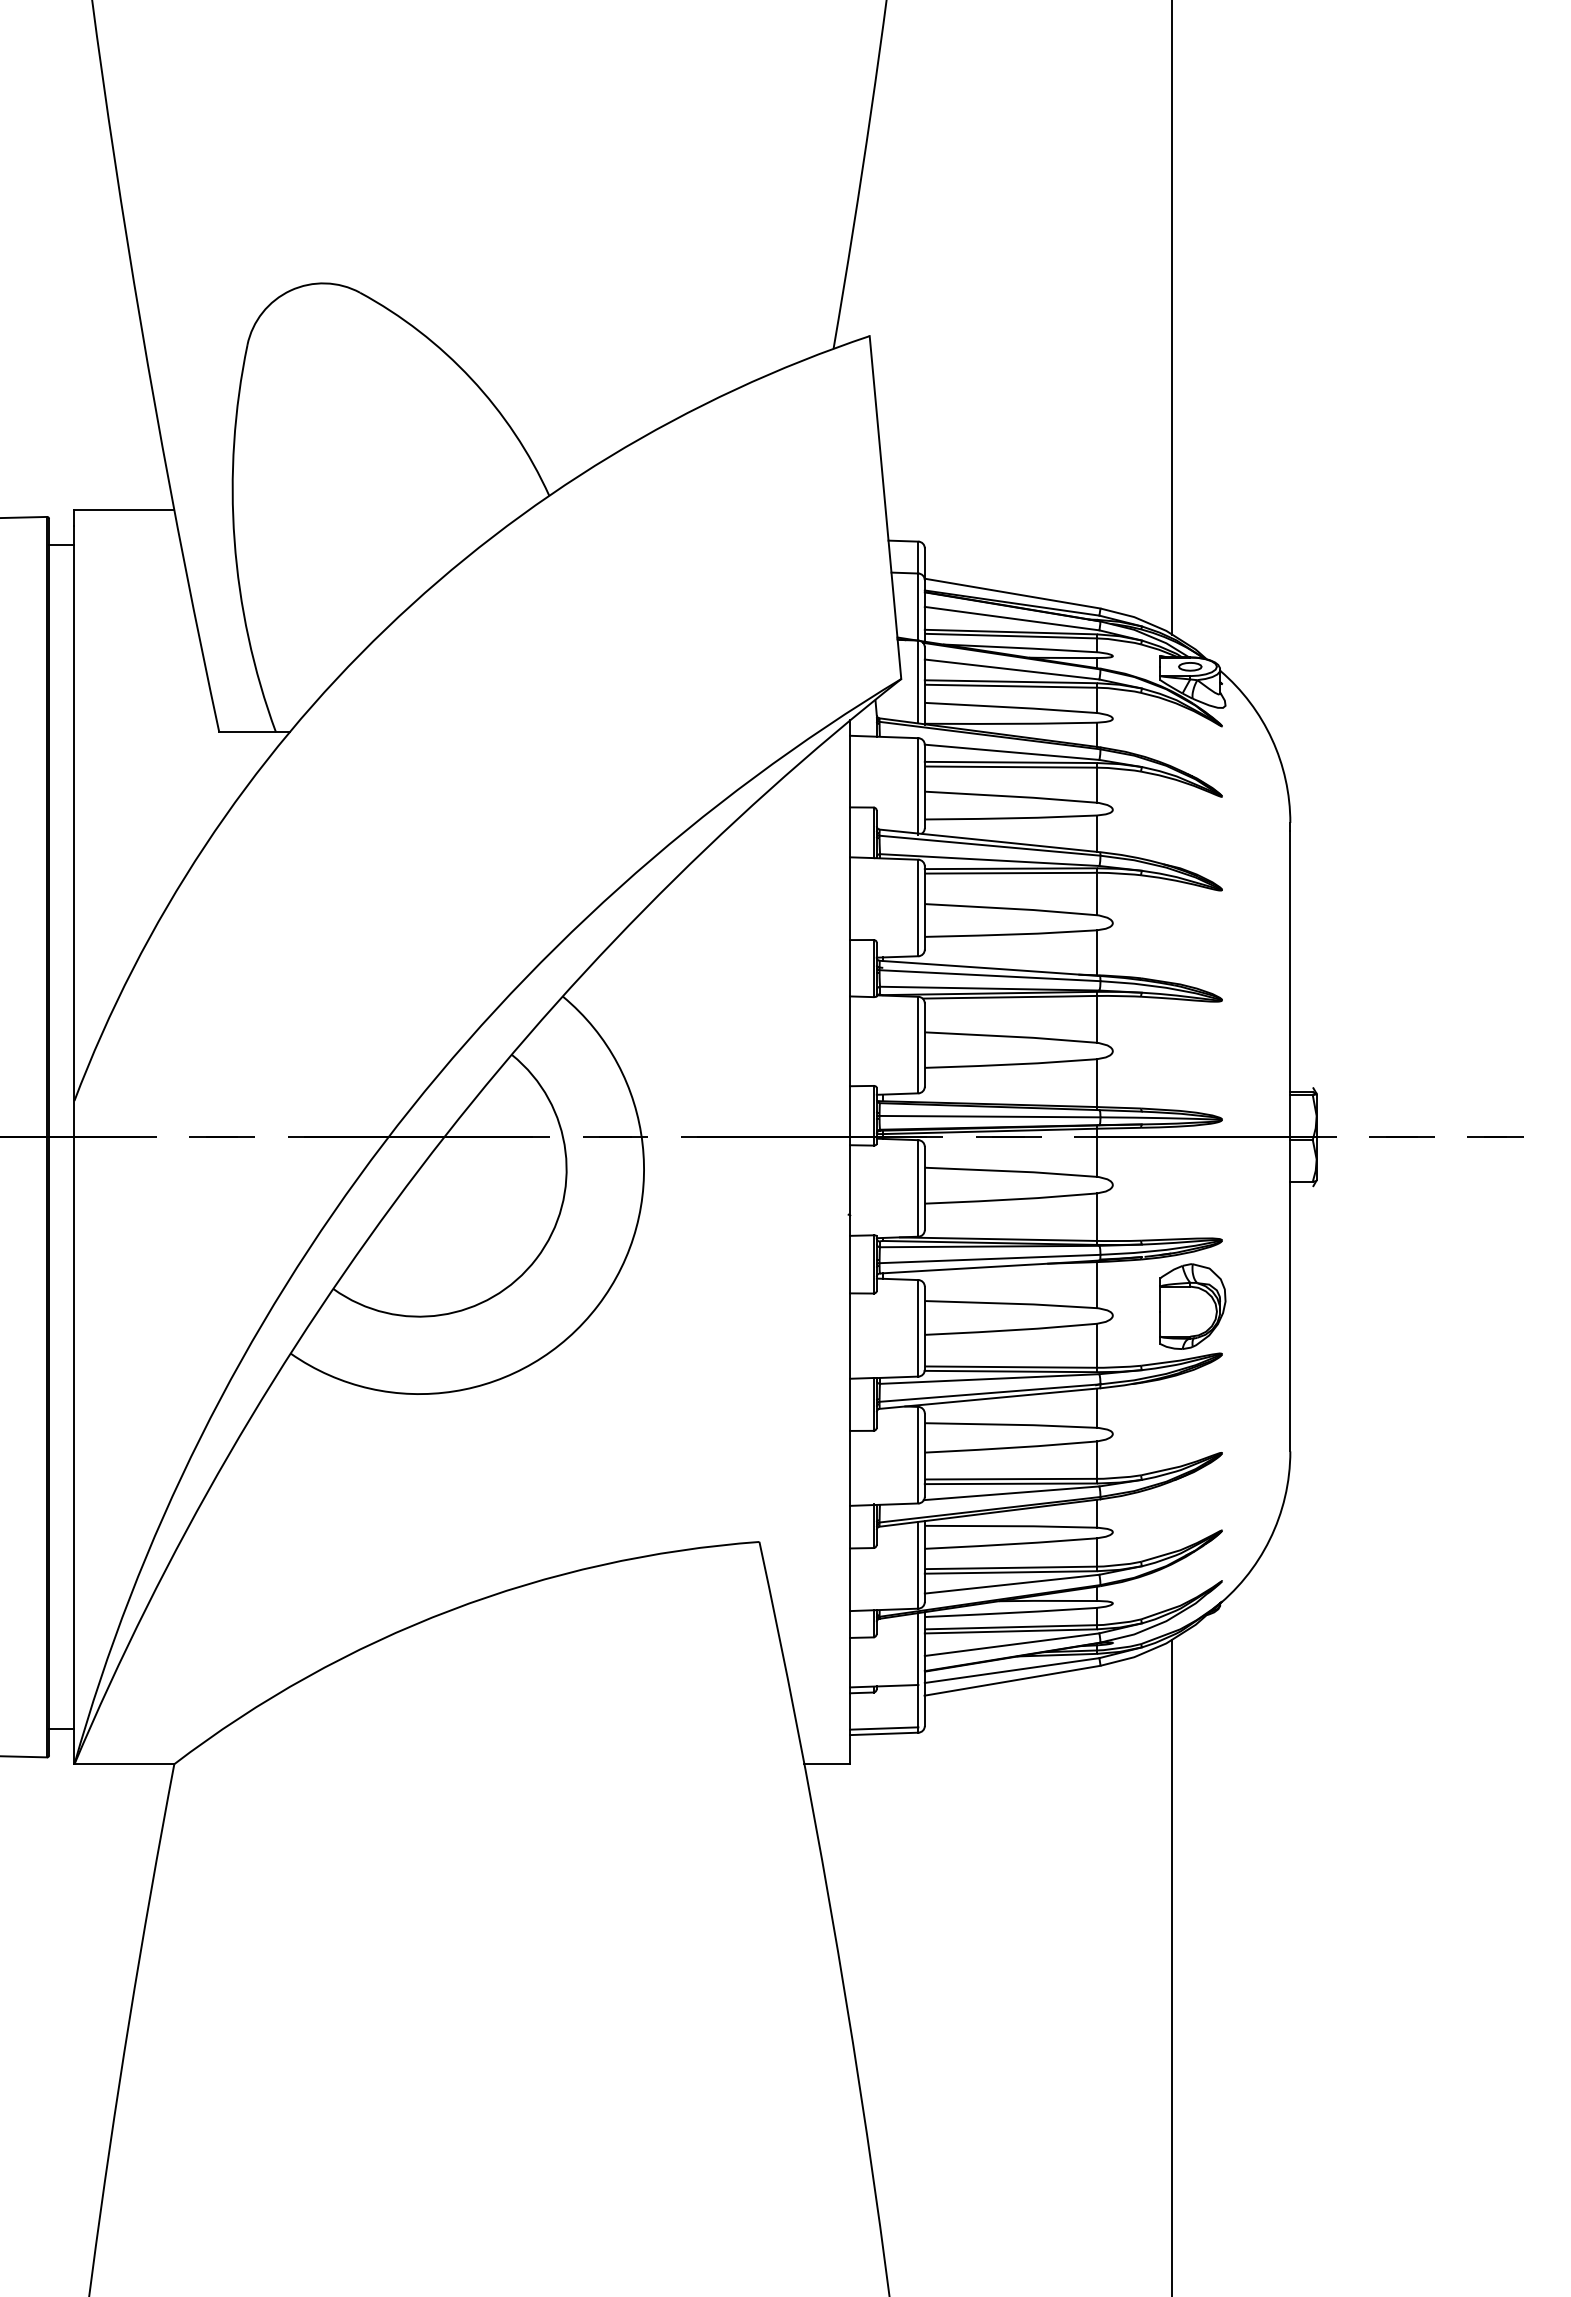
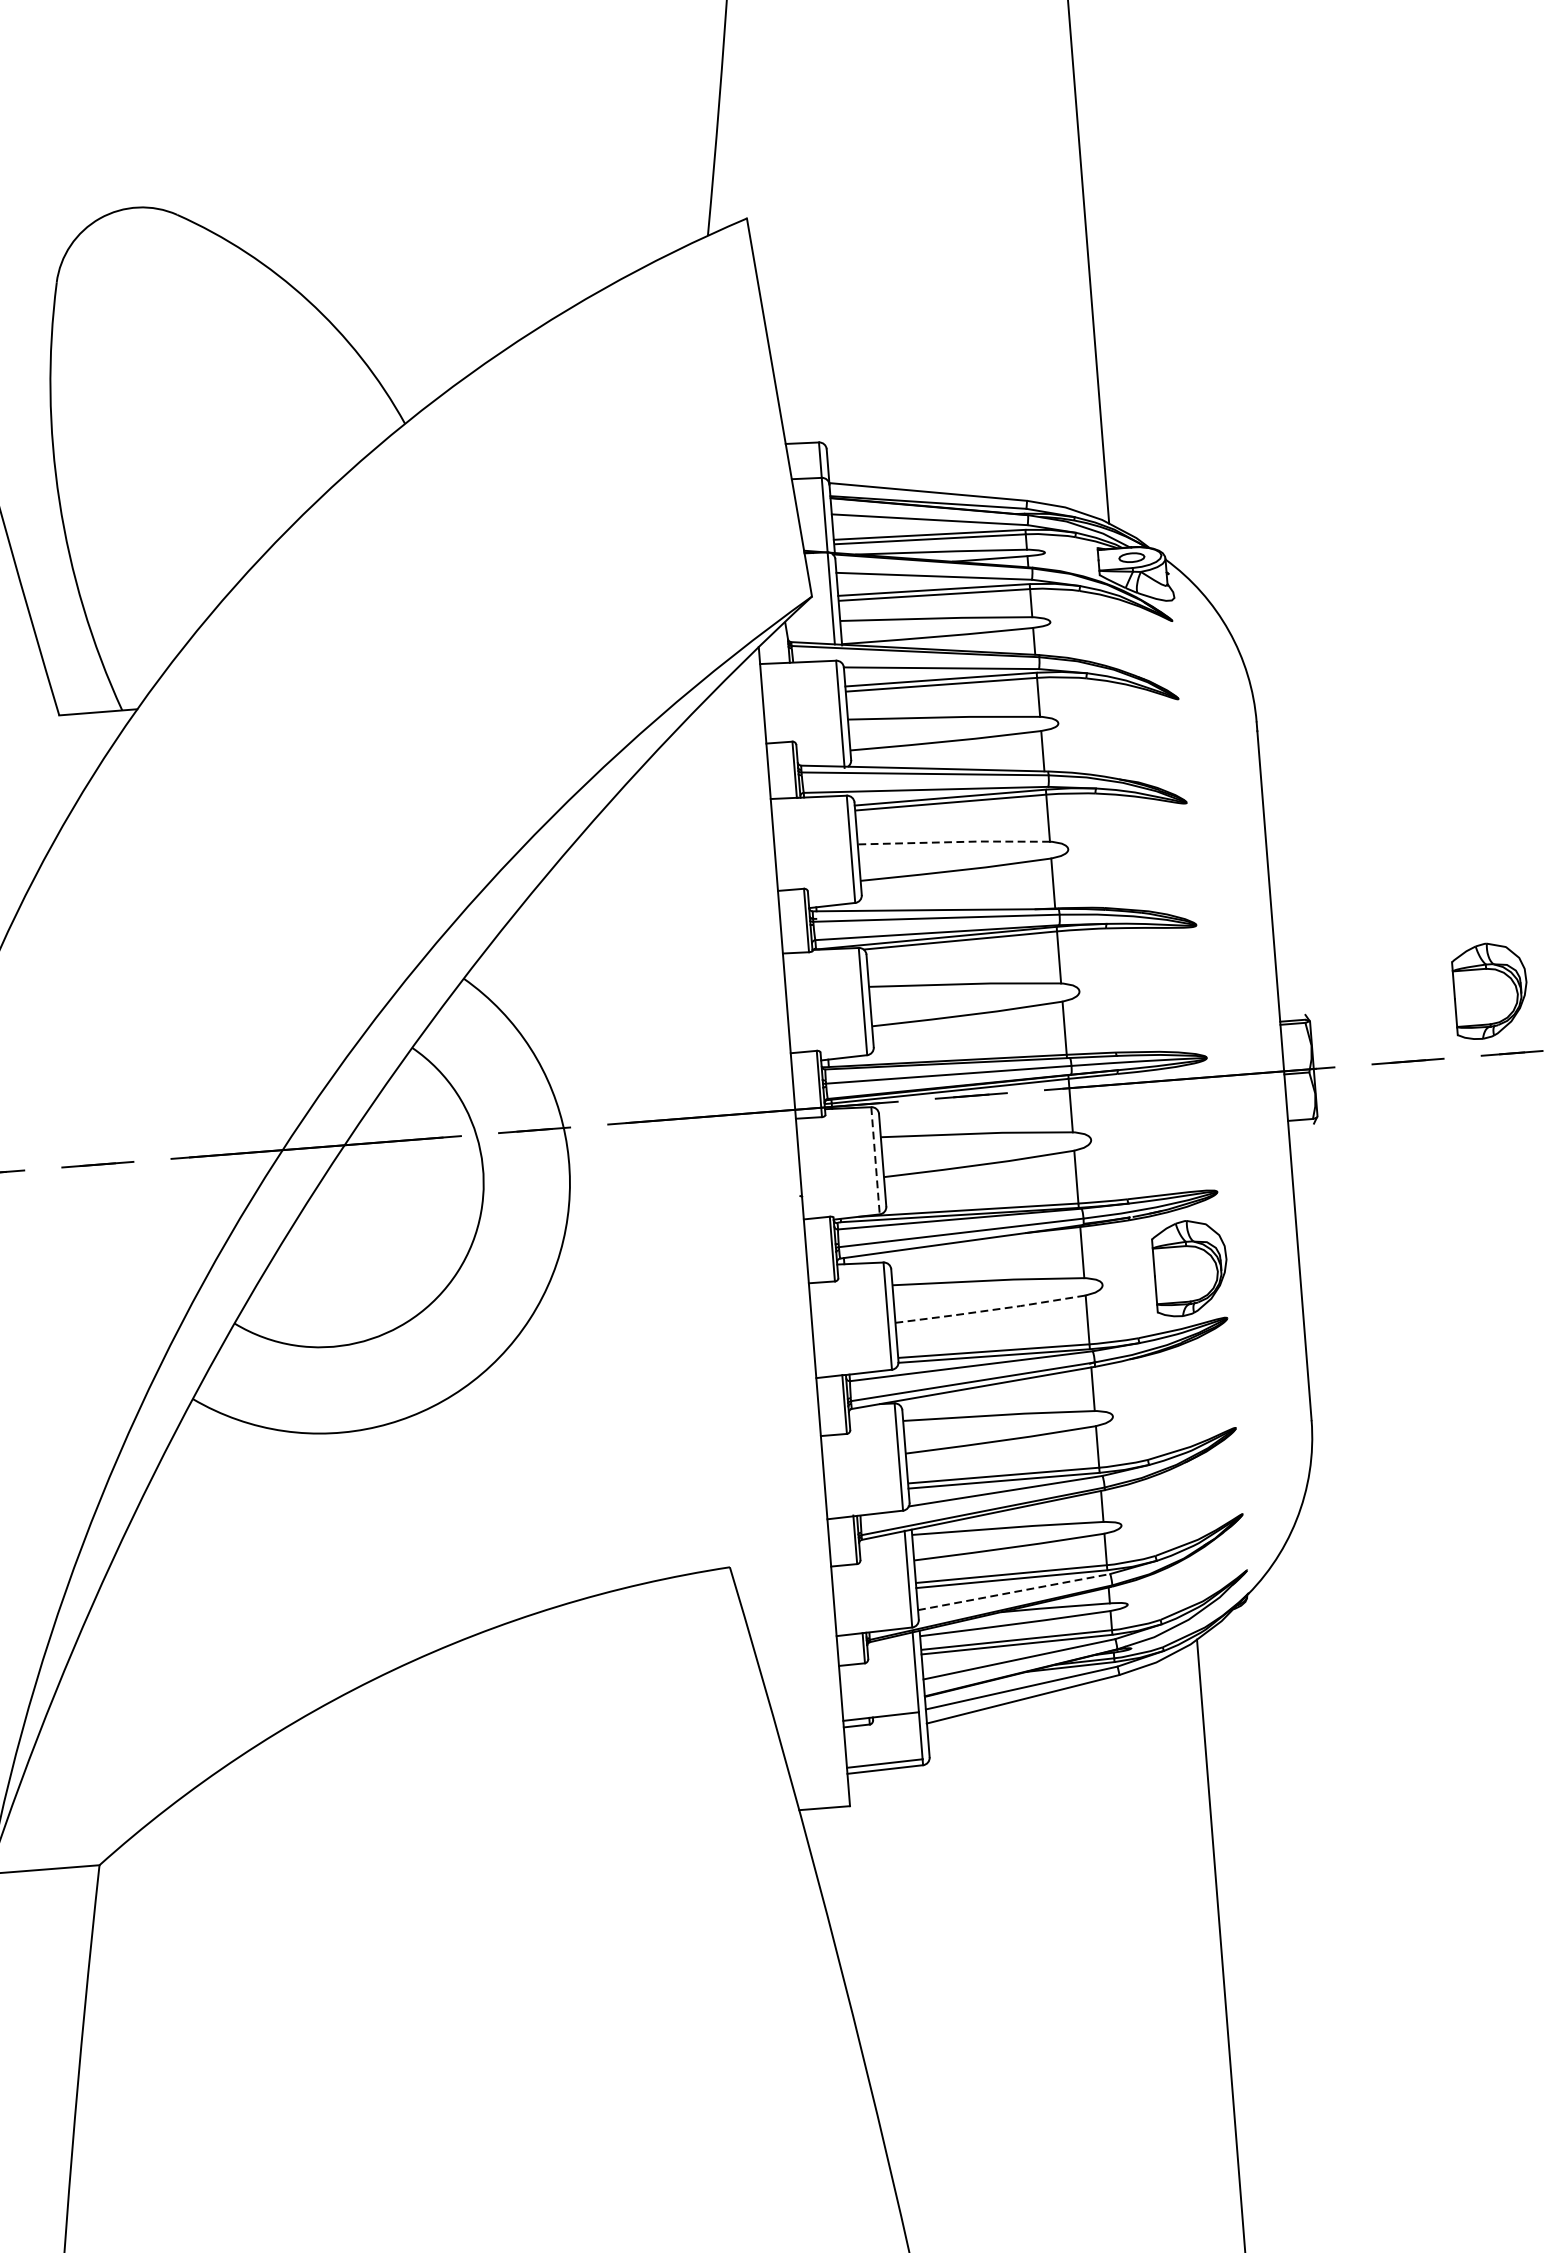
line: (1010, 908) -> (953, 841), solid -> dashed
part: (1480, 1079) -> (1490, 990), added
line: (918, 1188) -> (875, 1160), solid -> dashed
line: (1011, 1330) -> (991, 1310), solid -> dashed
line: (1012, 1584) -> (1014, 1592), solid -> dashed

